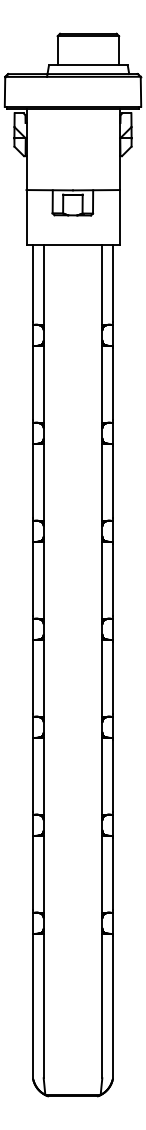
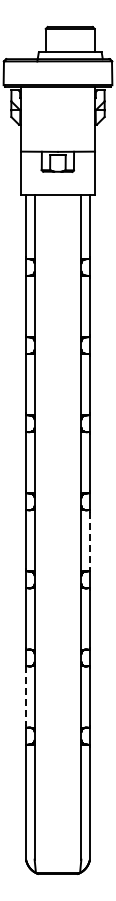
line: (112, 677) -> (89, 540), solid -> dashed
line: (33, 873) -> (26, 696), solid -> dashed

